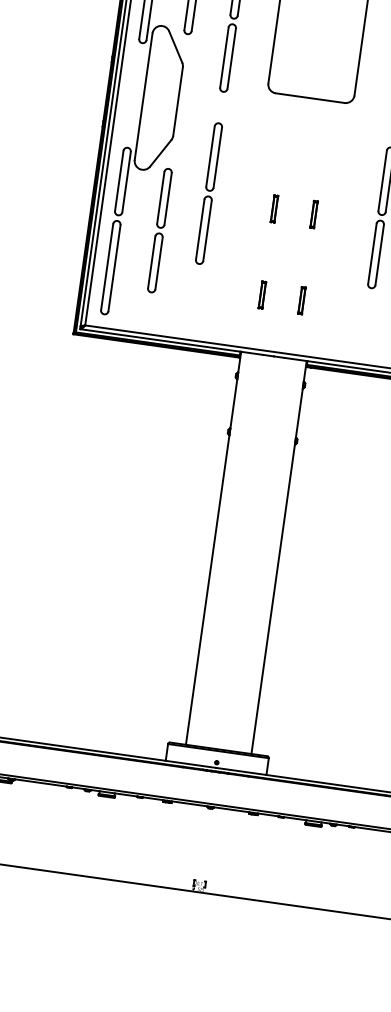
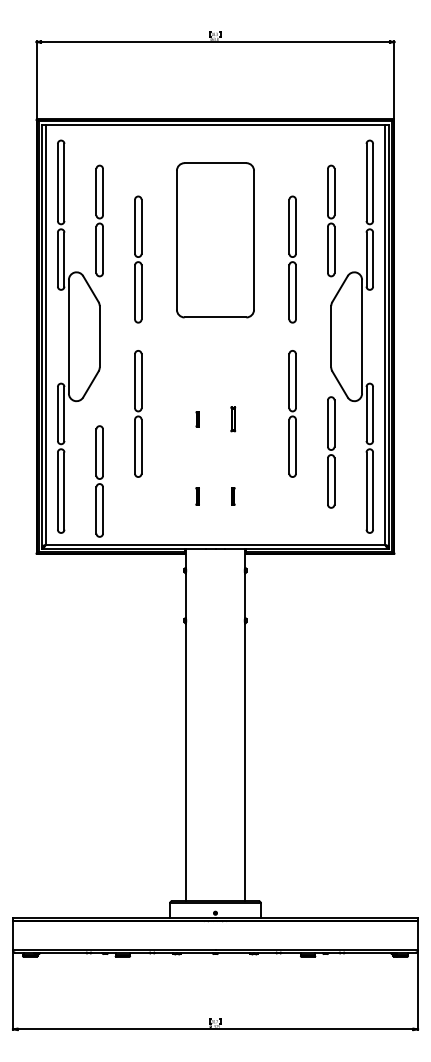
part: (274, 209) -> (197, 419), size x0.6
part: (159, 230) -> (99, 481), moved
part: (262, 295) -> (197, 496), size x0.7
part: (302, 300) -> (233, 496), size x0.7

